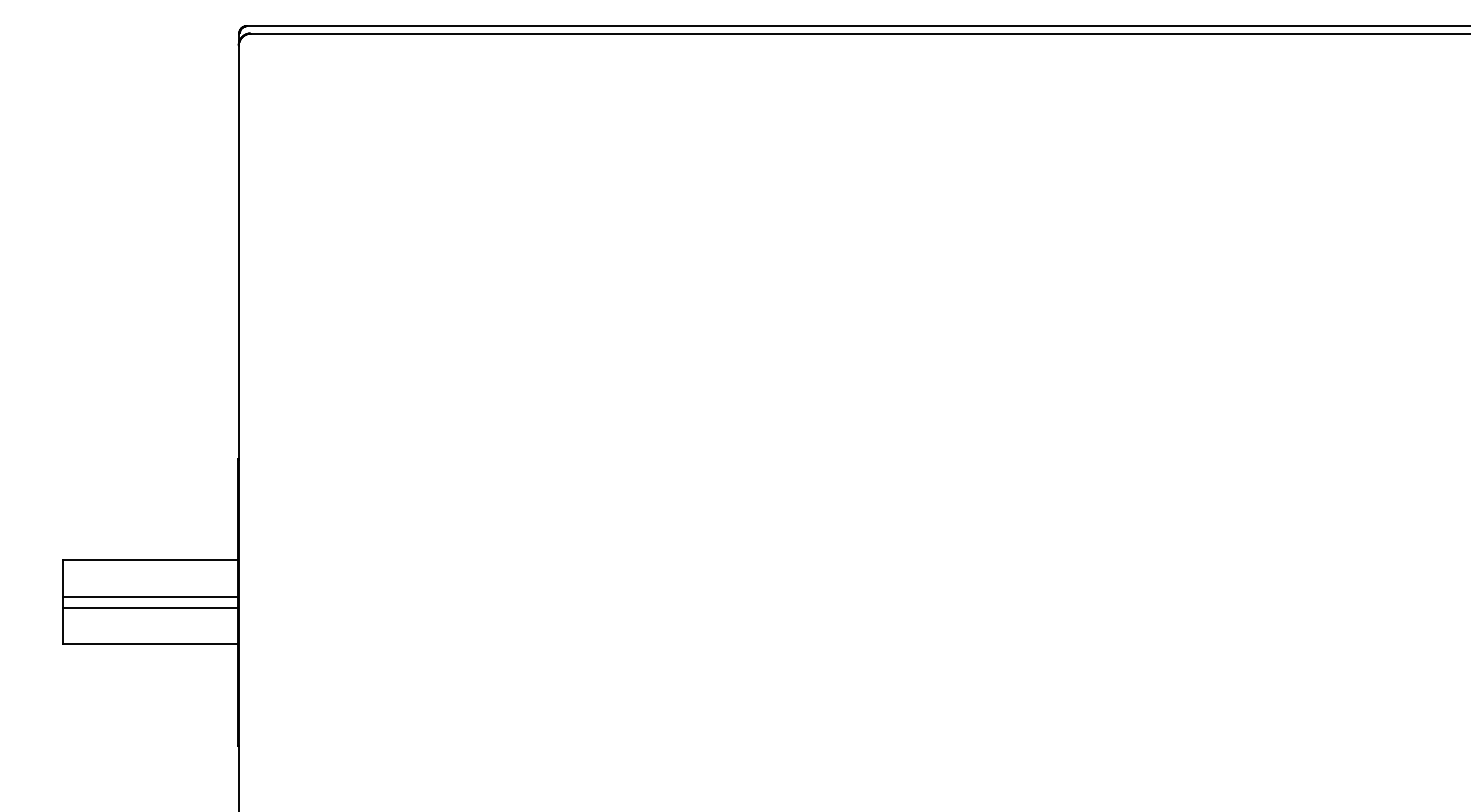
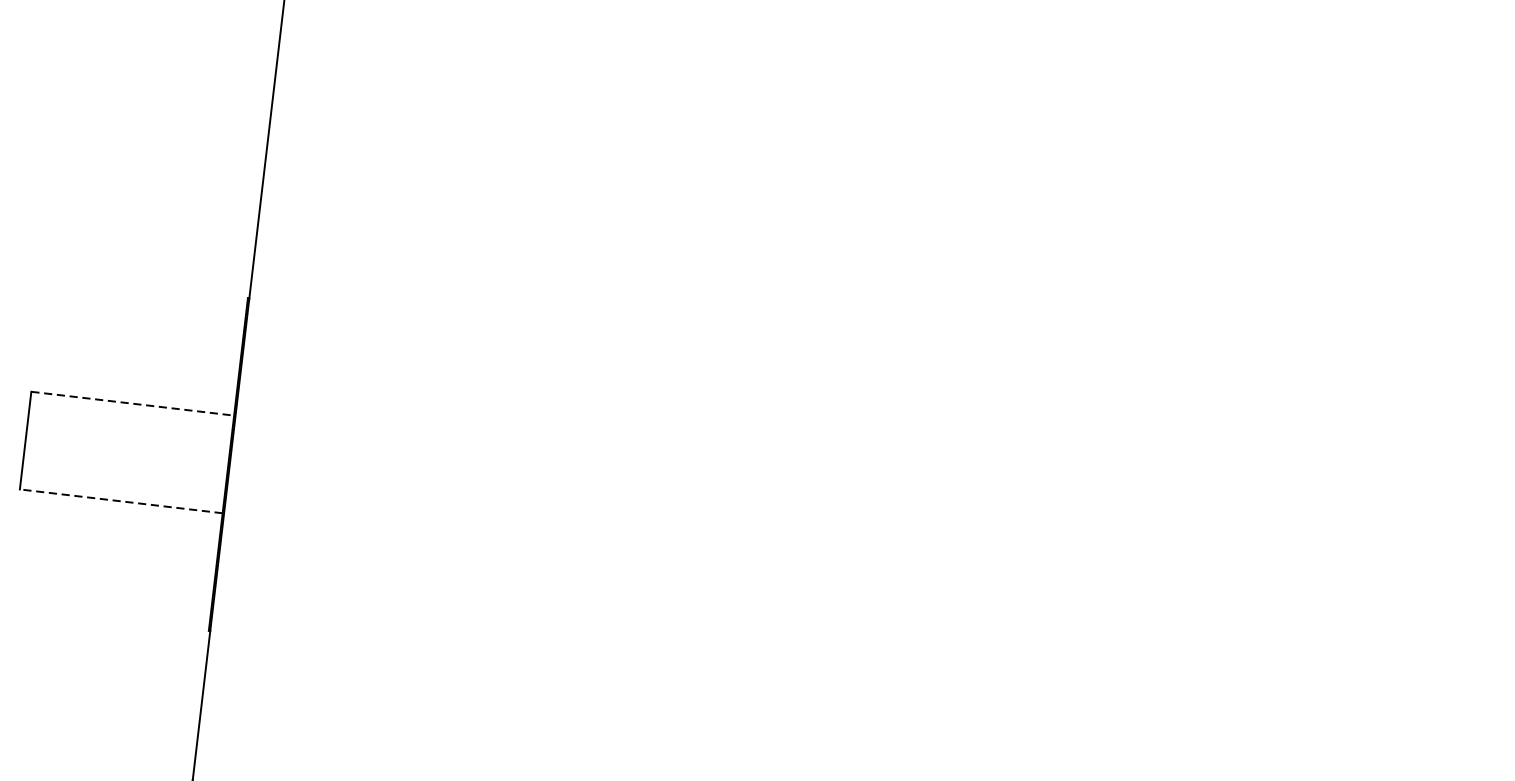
line: (150, 560) -> (133, 404), solid -> dashed
line: (149, 596) -> (127, 445), removed
line: (149, 607) -> (125, 458), removed
line: (150, 644) -> (121, 501), solid -> dashed

